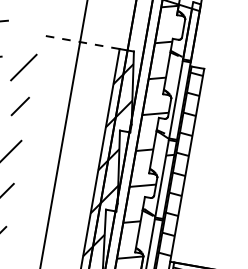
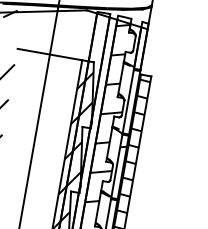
line: (79, 41) -> (49, 54), dashed -> solid

